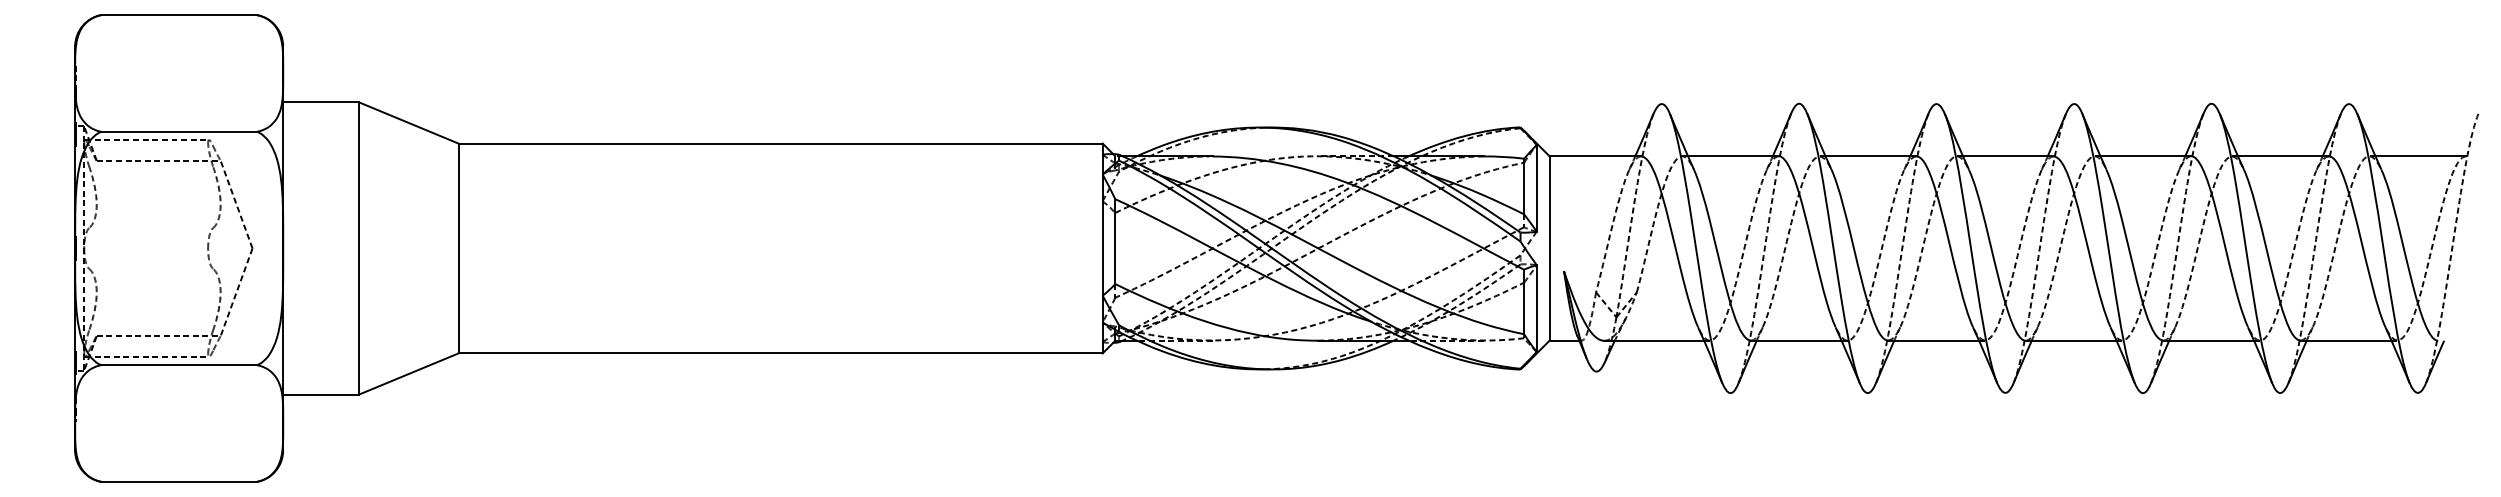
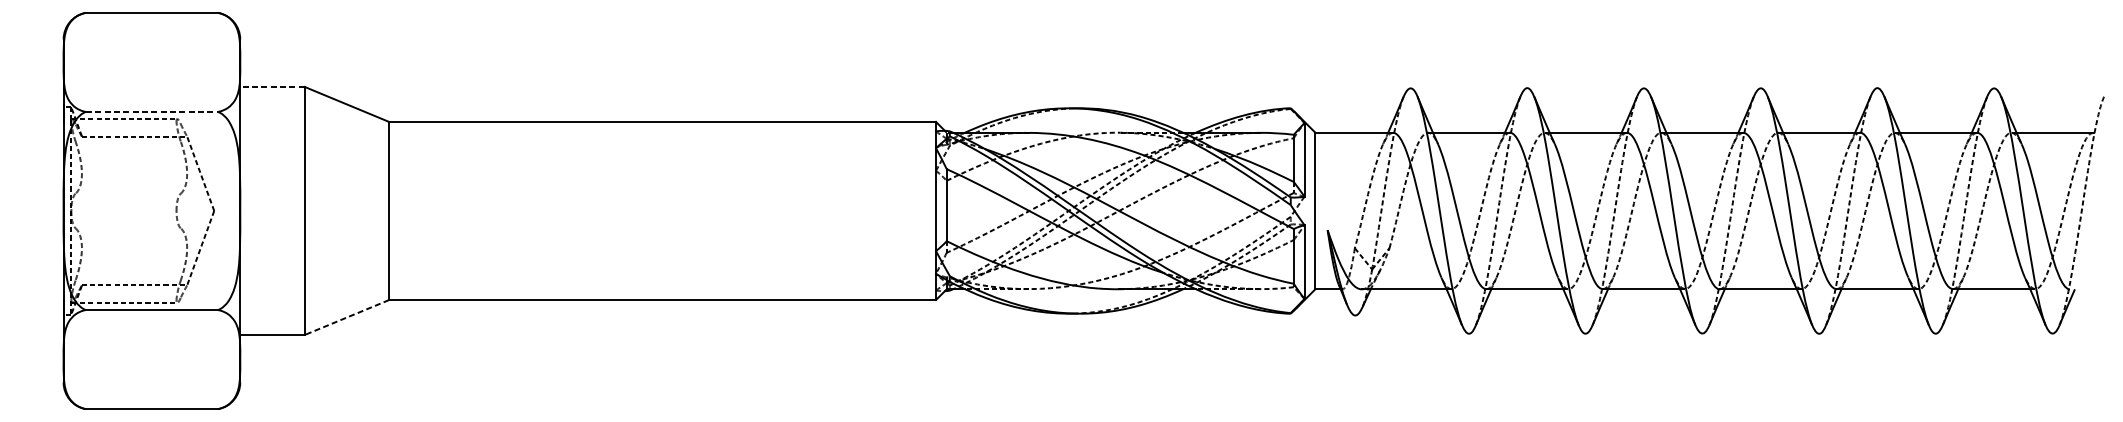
line: (321, 102) -> (272, 87), solid -> dashed
line: (179, 131) -> (152, 111), solid -> dashed
line: (408, 373) -> (346, 317), solid -> dashed

